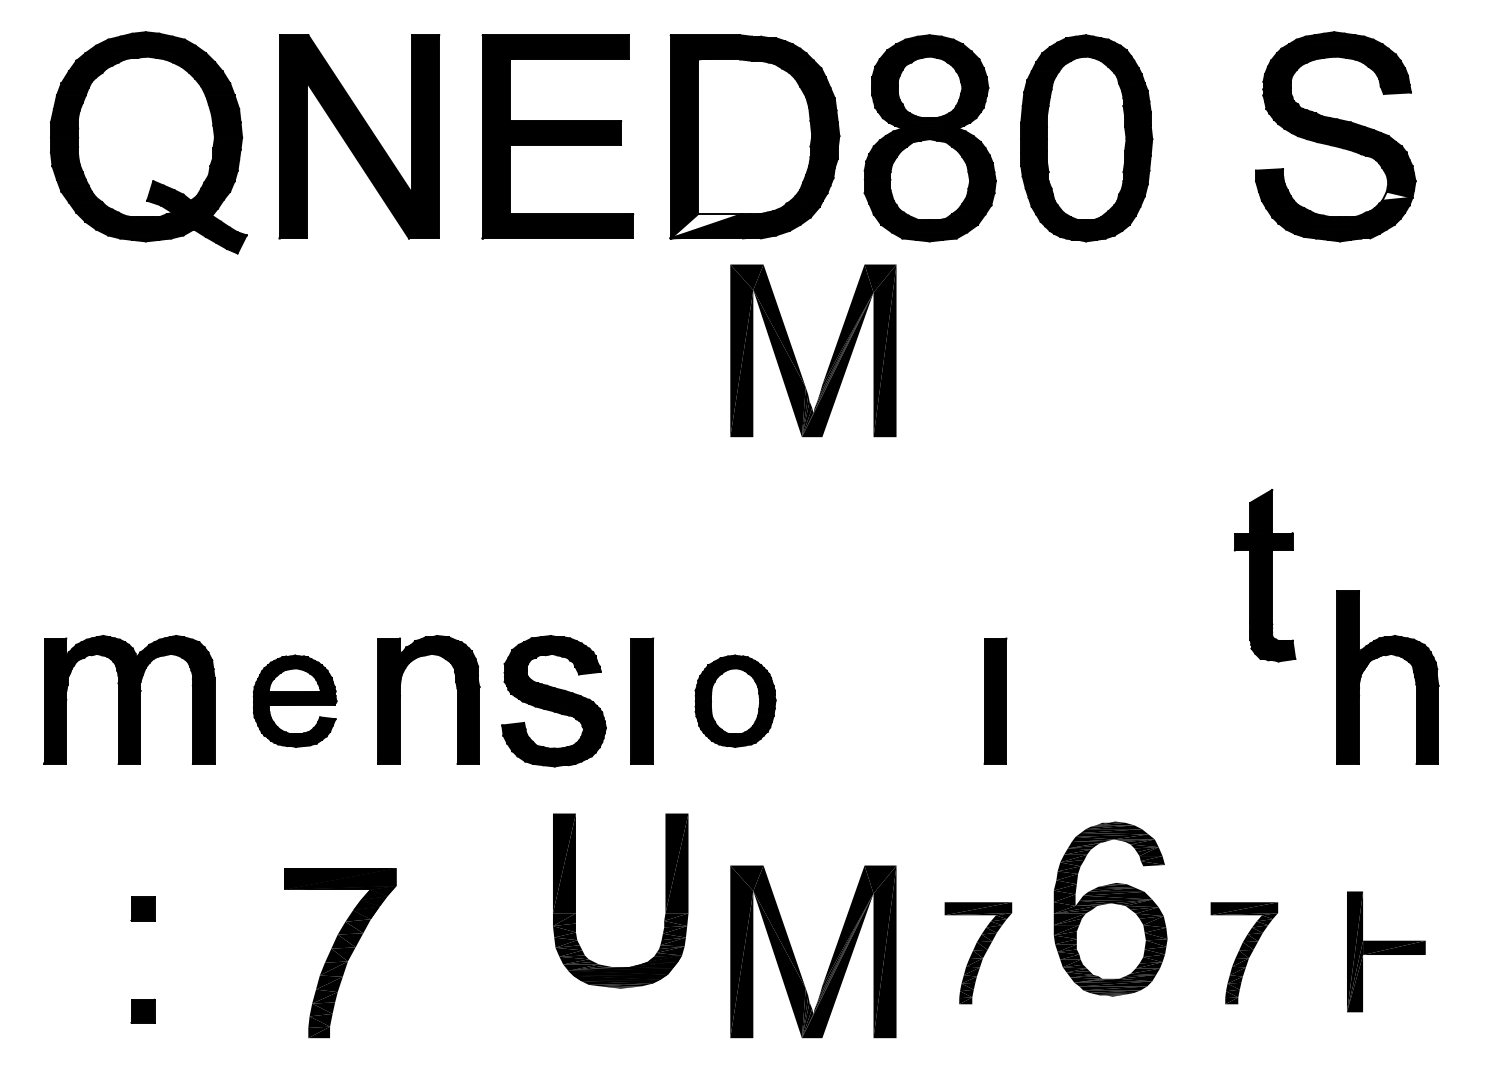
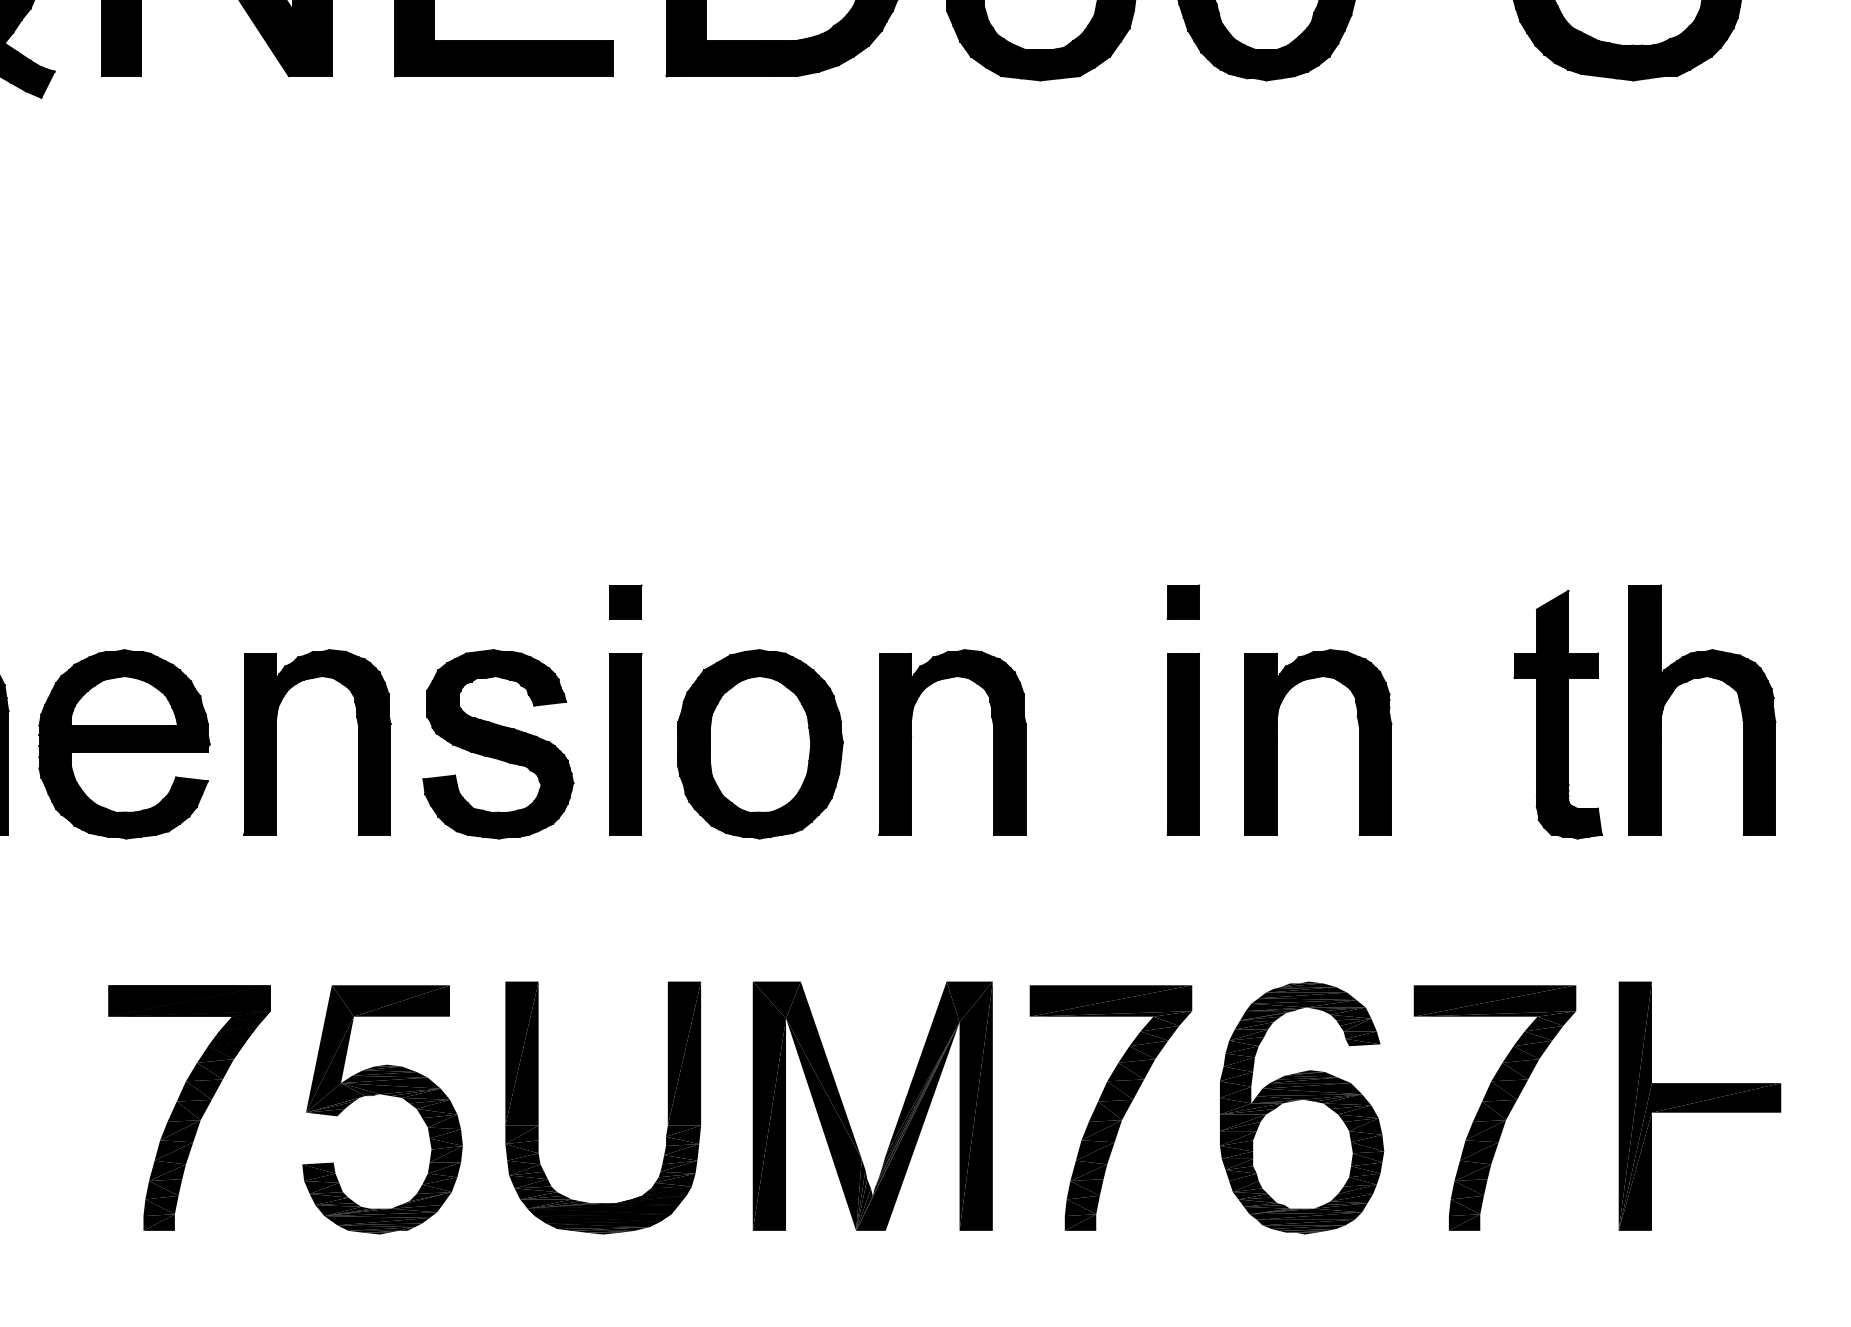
fill: (1397, 195) -> (1716, 14), added
fill: (705, 226) -> (716, 58), added
part: (795, 356) -> (846, 246), removed
part: (1265, 575) -> (1558, 714), moved
part: (642, 602) -> (626, 601), added
part: (1028, 602) -> (1183, 601), added
part: (1094, 695) -> (1278, 736), added
part: (840, 699) -> (911, 741), added
part: (995, 700) -> (1183, 743), moved
part: (294, 701) -> (123, 744), size x1.43
part: (735, 701) -> (760, 744), size x1.43
part: (575, 900) -> (537, 1107), moved
part: (1110, 908) -> (1301, 1107), moved
part: (475, 944) -> (384, 1095), added
part: (1386, 951) -> (1700, 1105), size x1.43
part: (978, 953) -> (1111, 1108), size x1.67
part: (1244, 953) -> (1495, 1108), size x1.67

